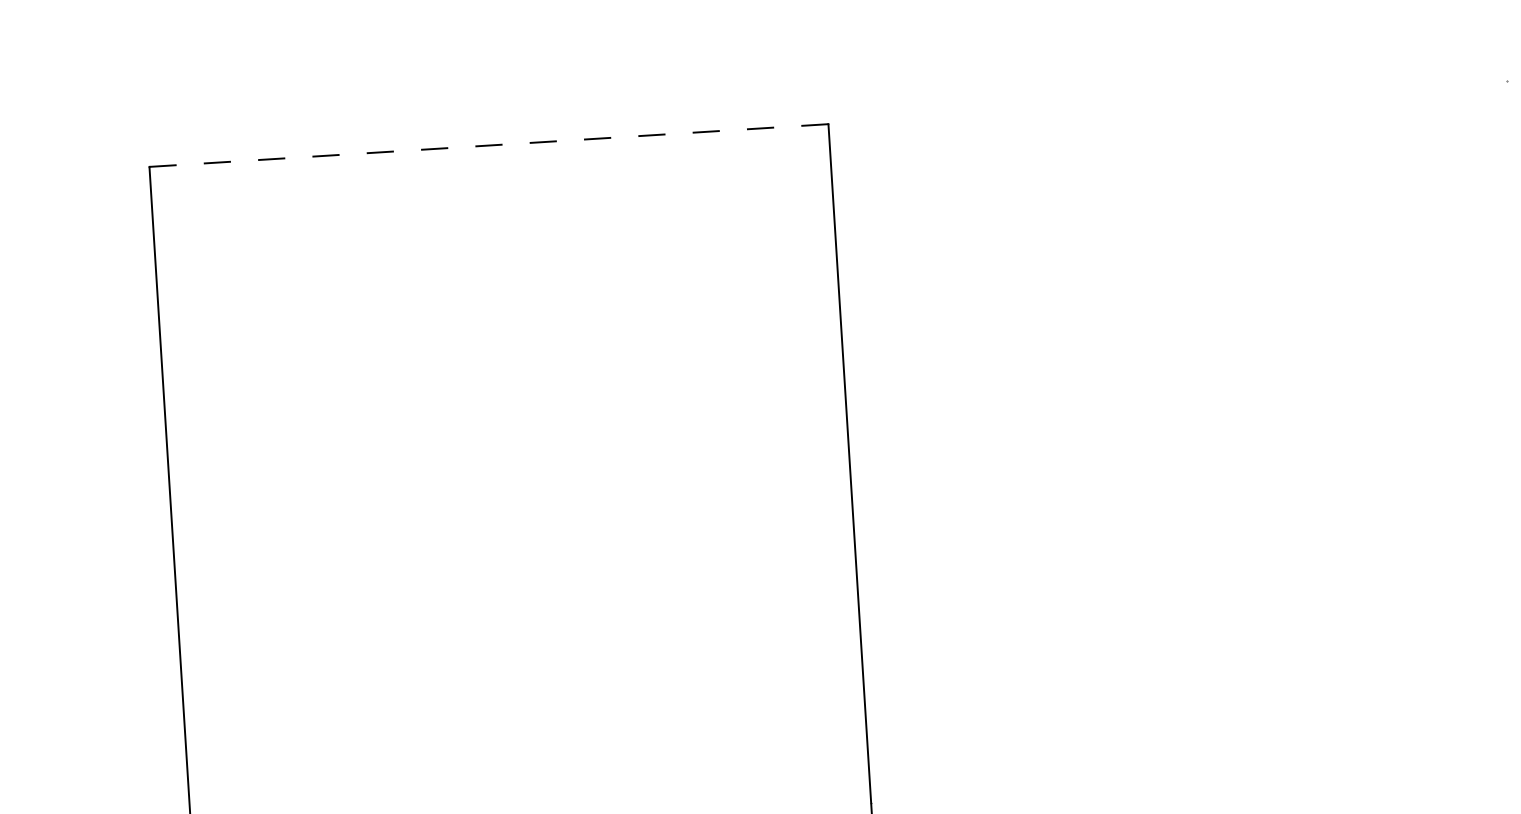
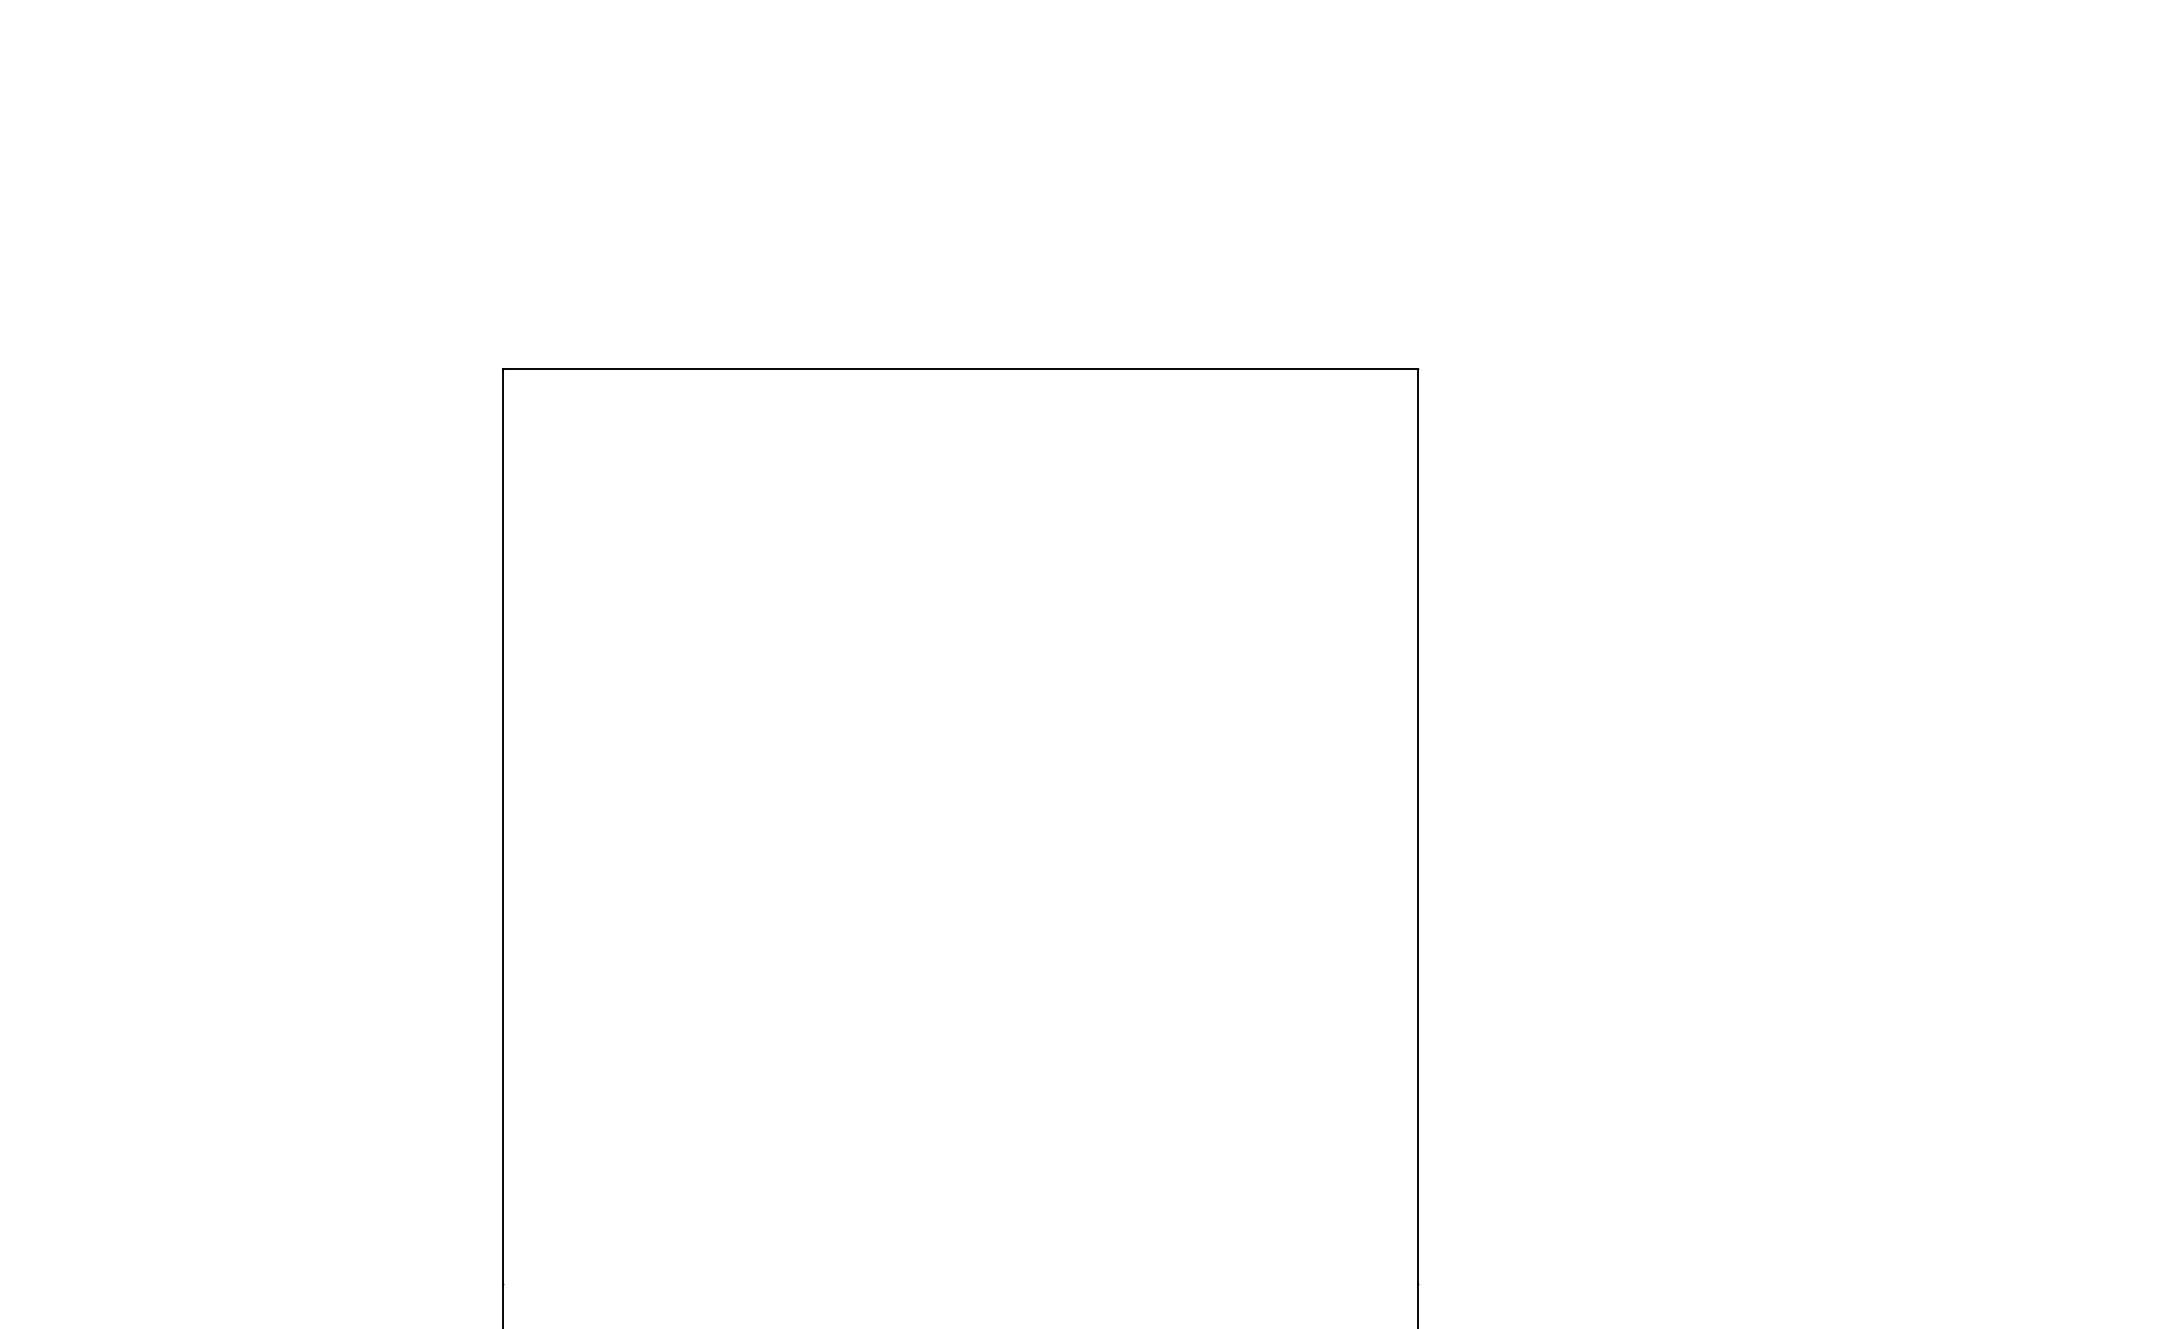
line: (489, 145) -> (960, 369), dashed -> solid

